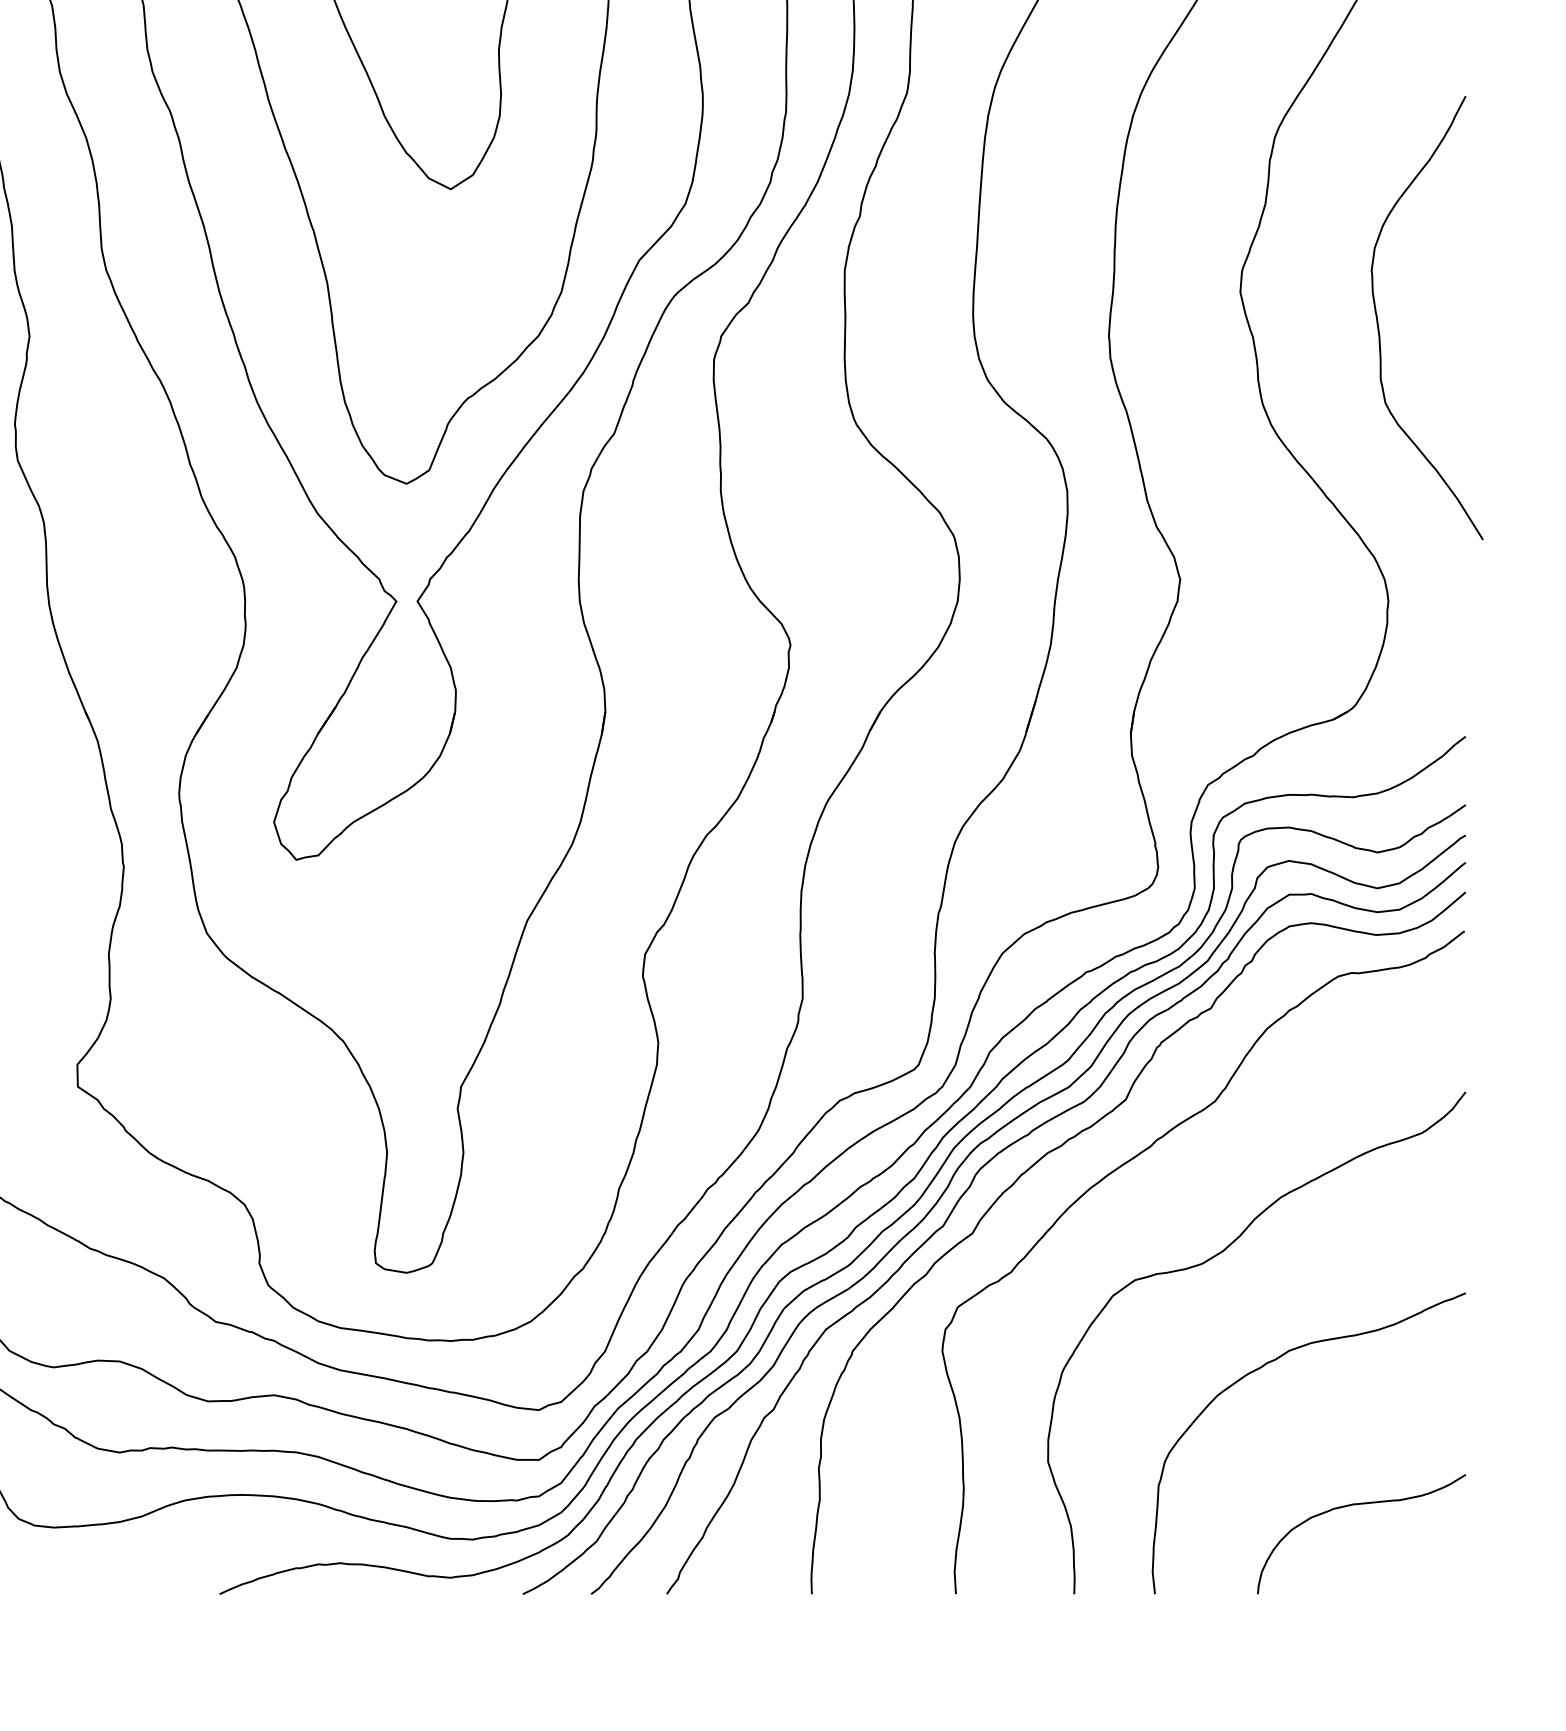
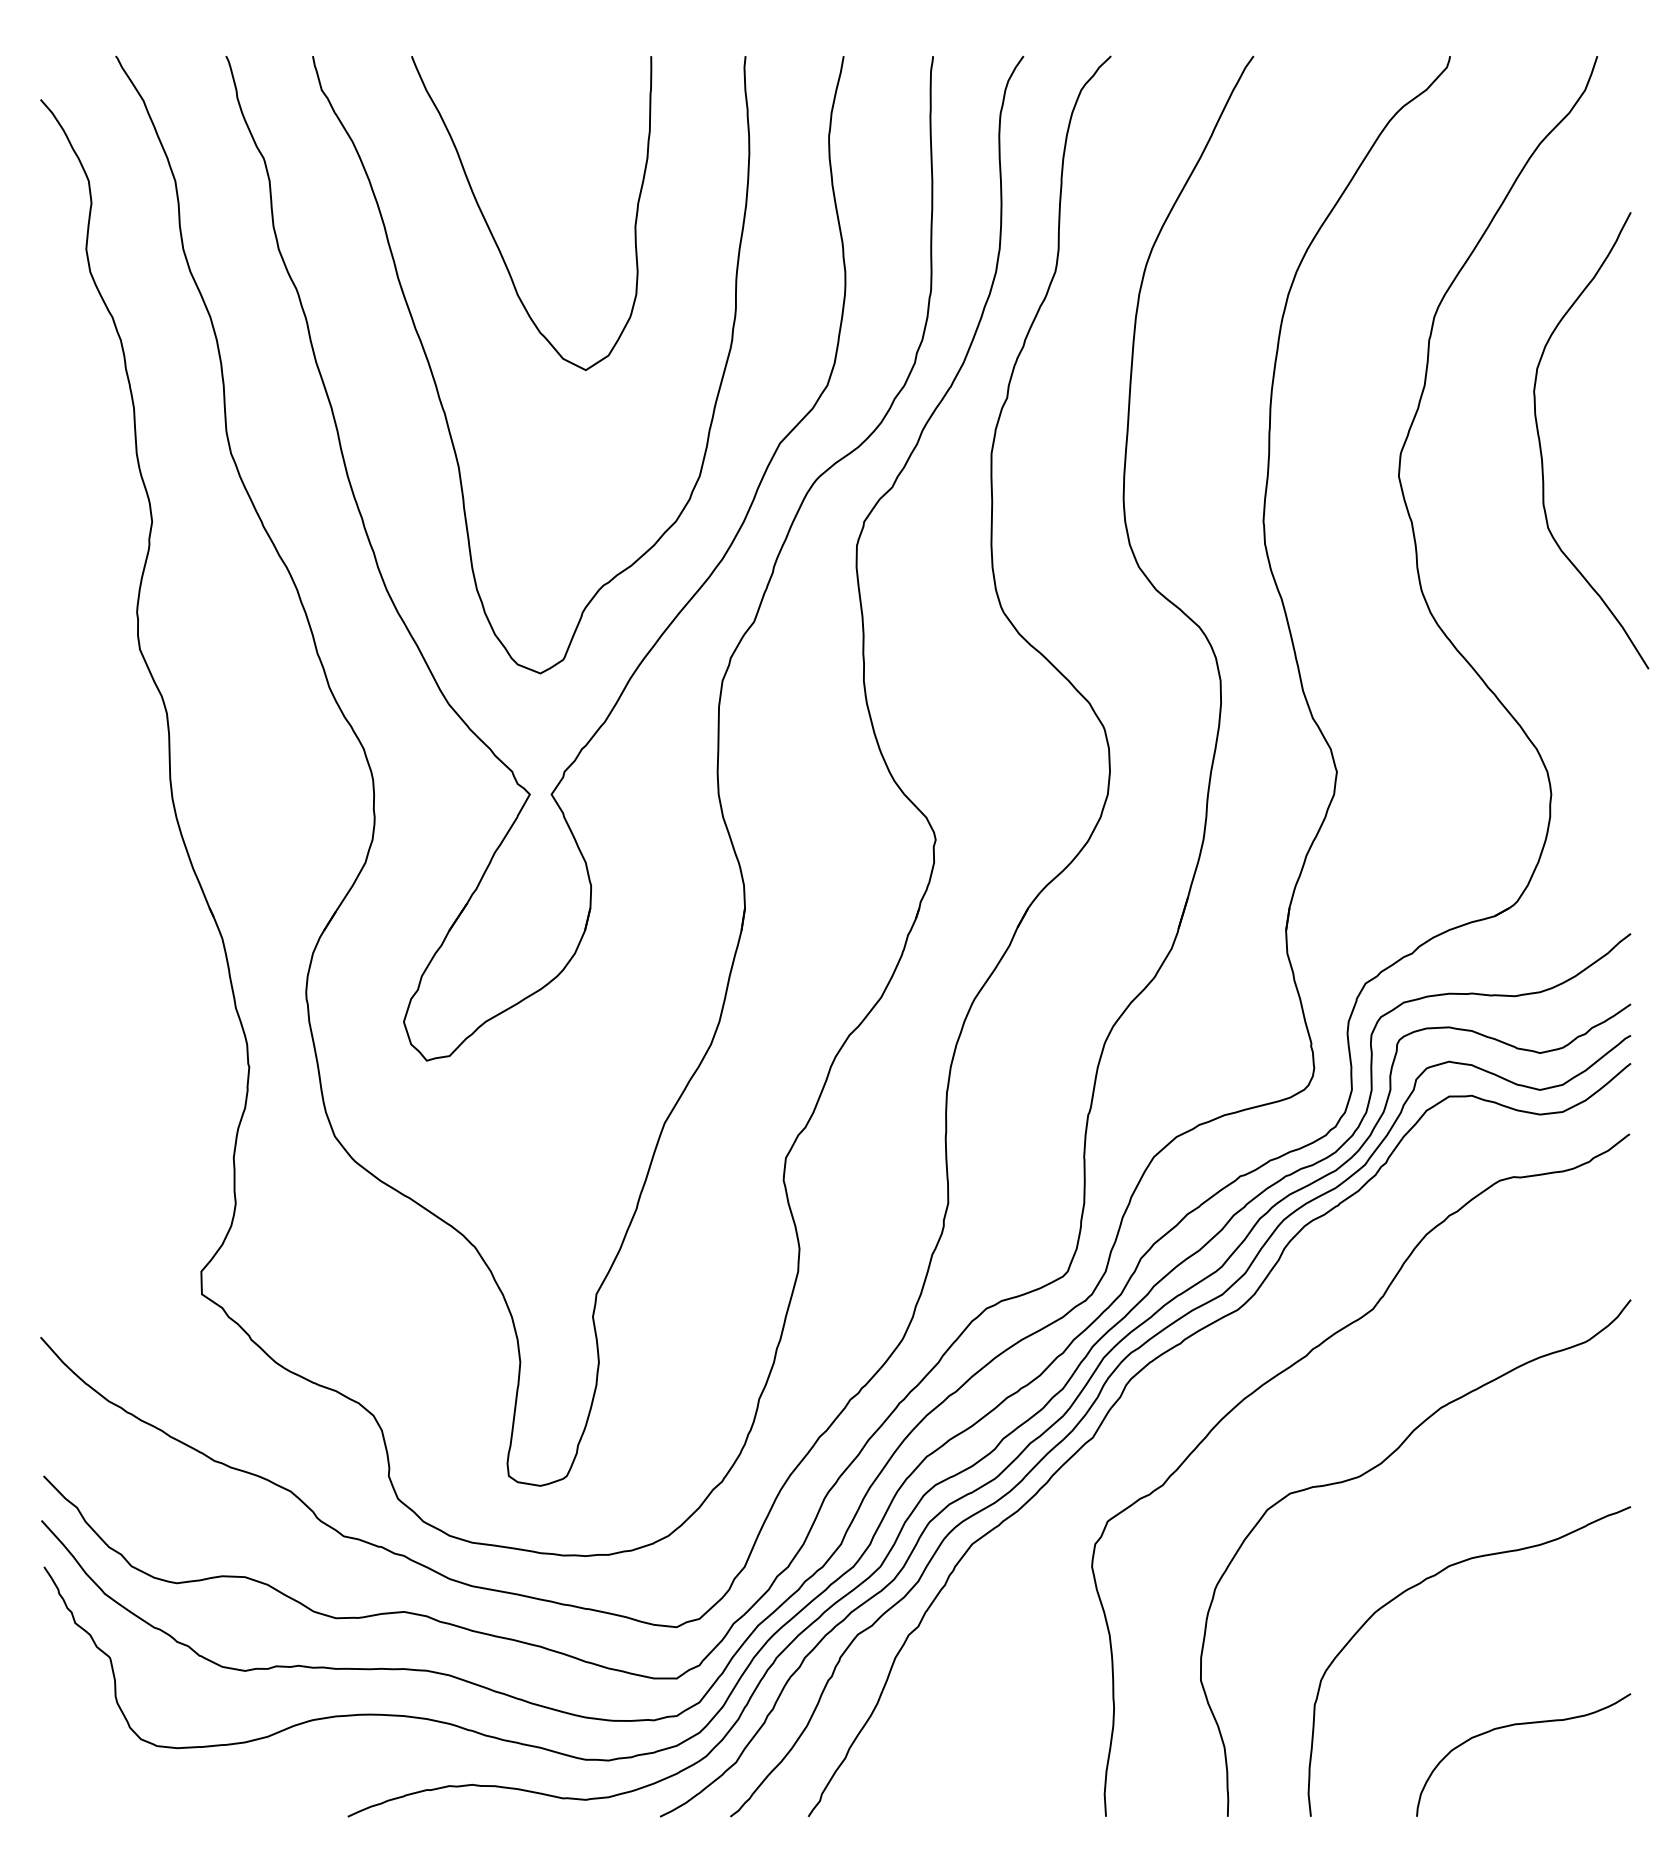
curve: (1378, 323) -> (1541, 446), moved
curve: (1073, 1138) -> (1227, 1347), removed

